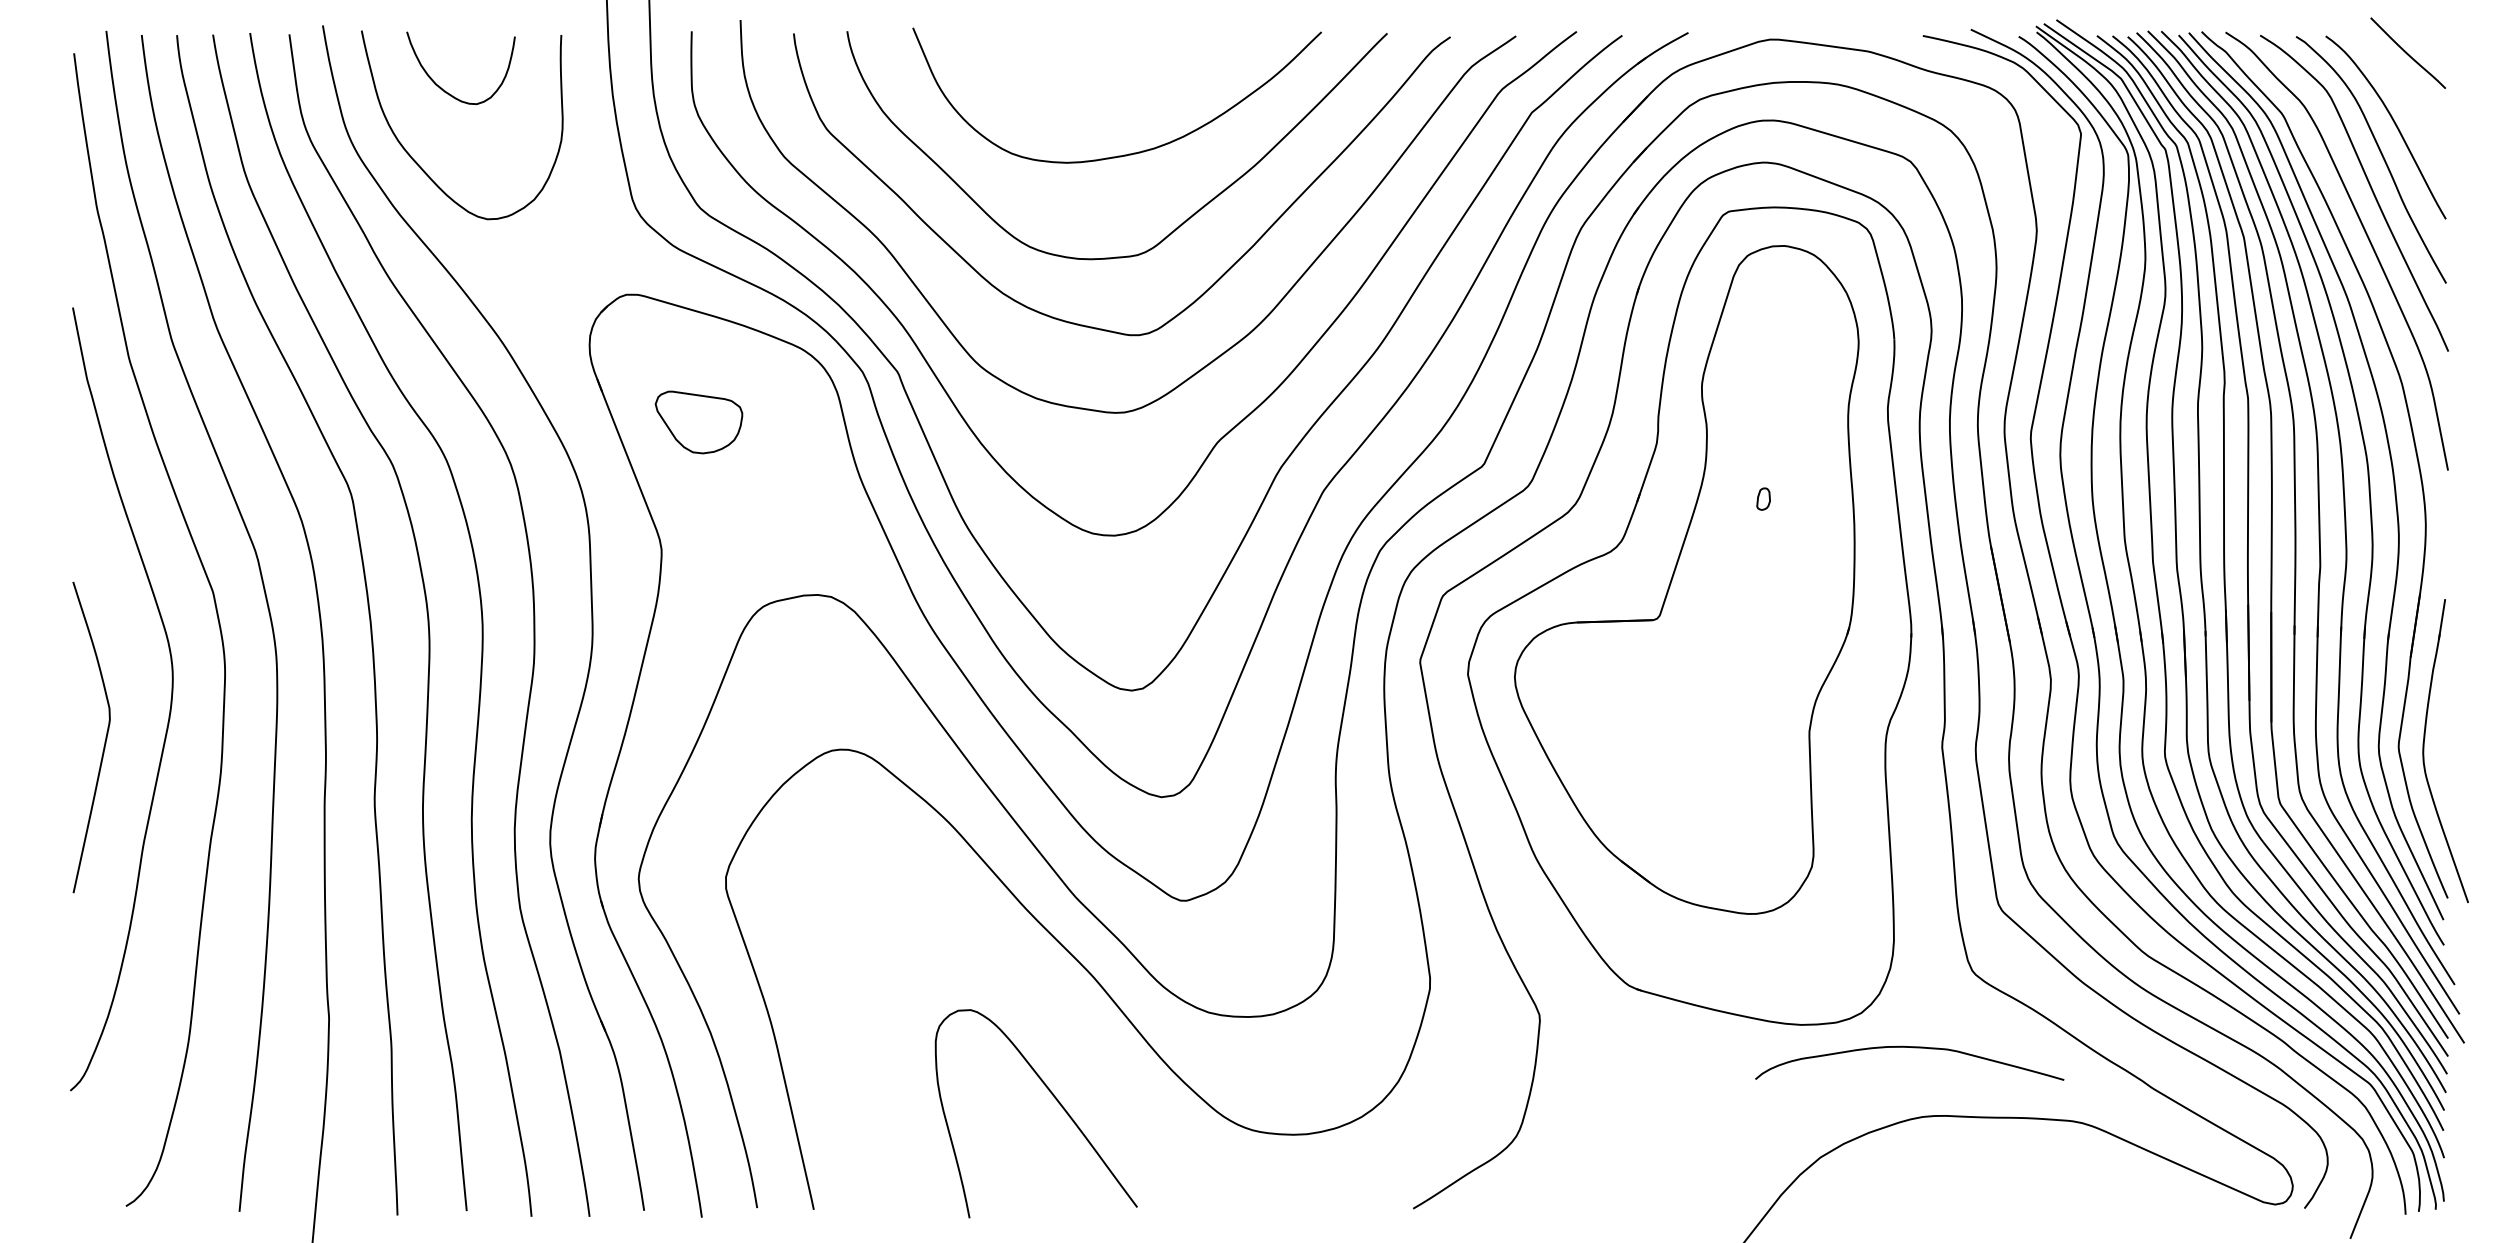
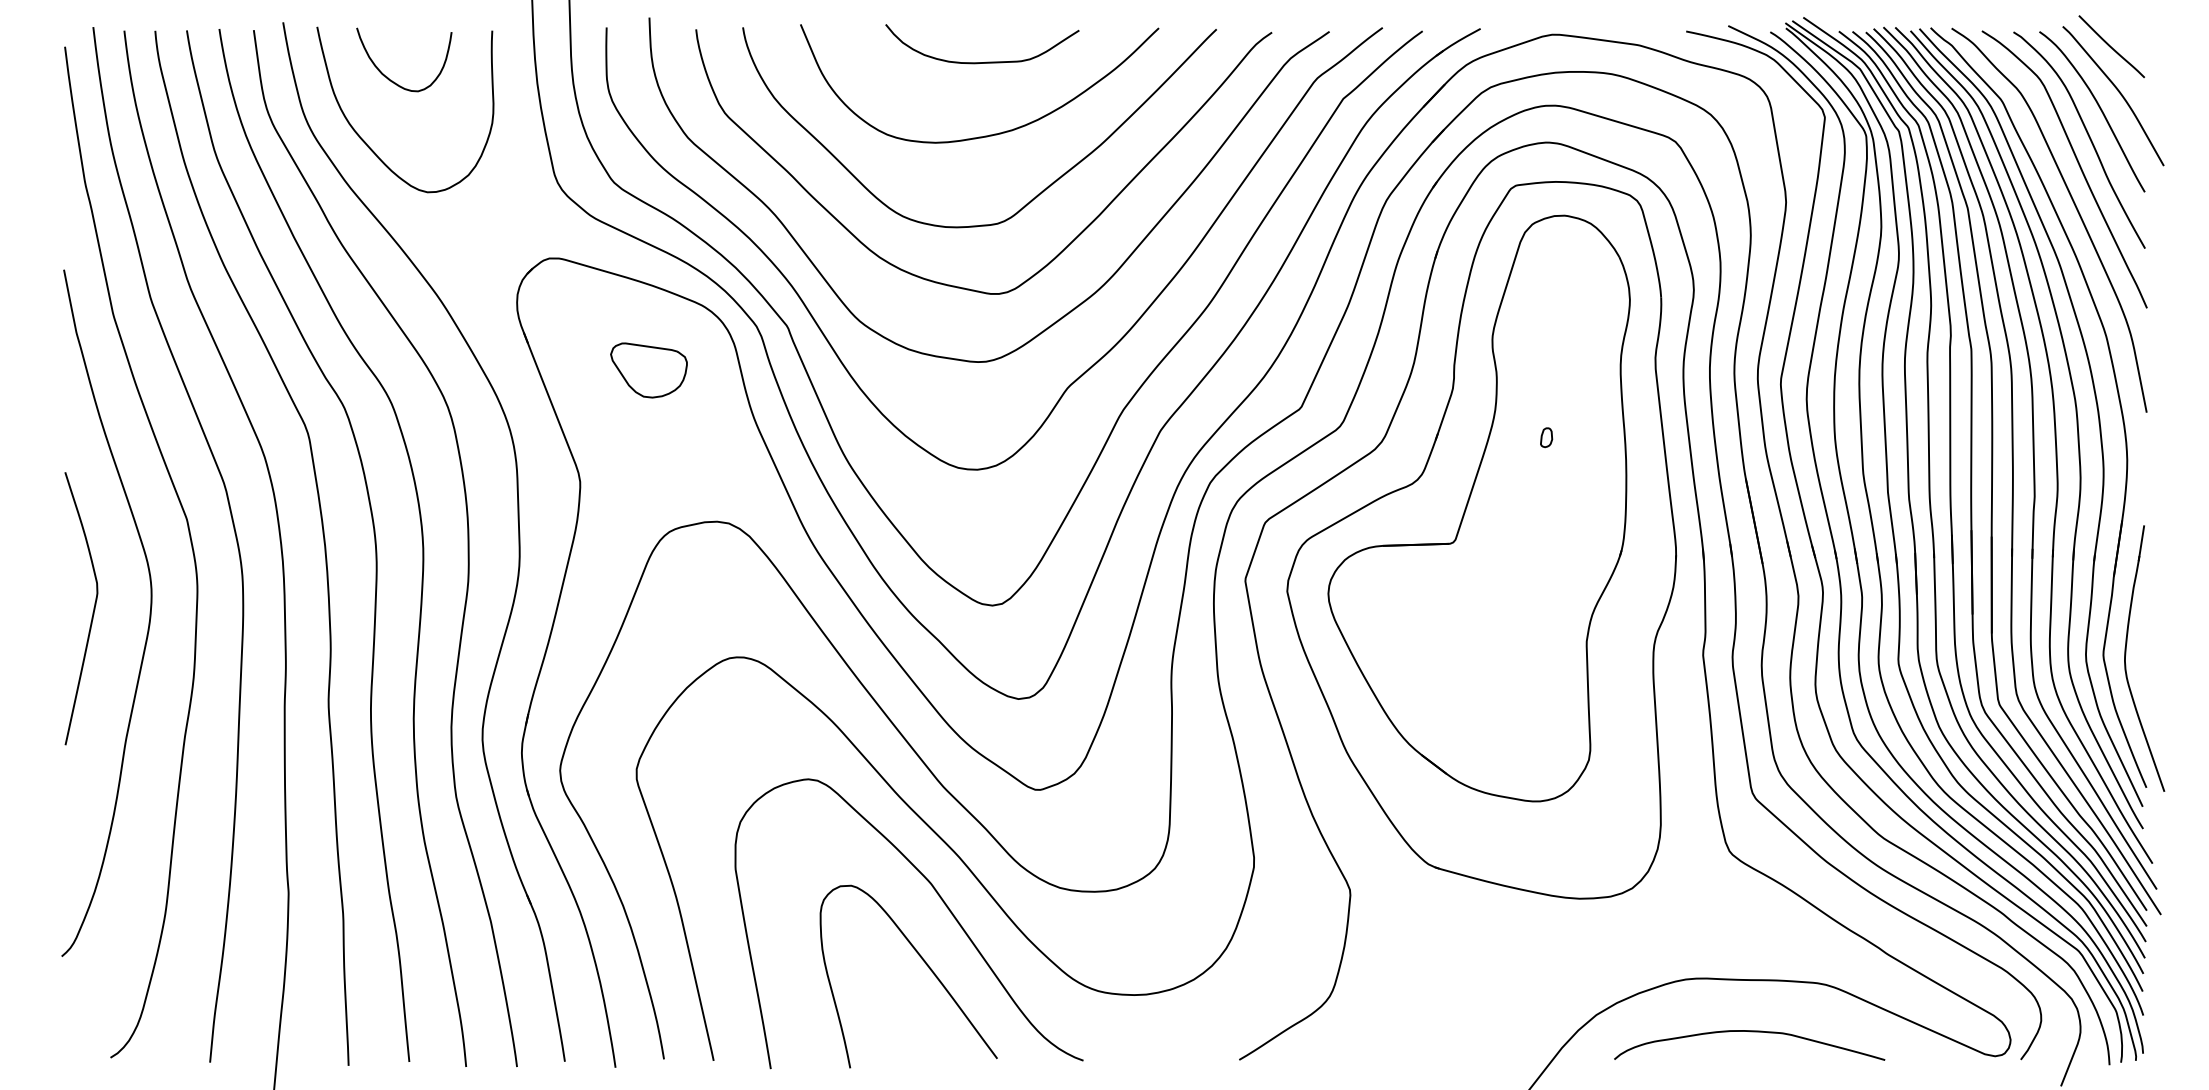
curve: (1124, 70) -> (986, 61), added
curve: (2414, 104) -> (2117, 91), added
part: (698, 422) -> (648, 370), moved
curve: (104, 741) -> (92, 612), moved
curve: (1073, 1026) -> (941, 900), added
curve: (1910, 1048) -> (1750, 1032), moved

